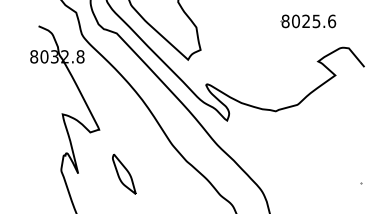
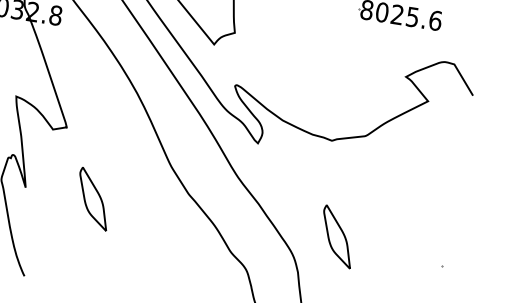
part: (289, 173) -> (337, 235), added

